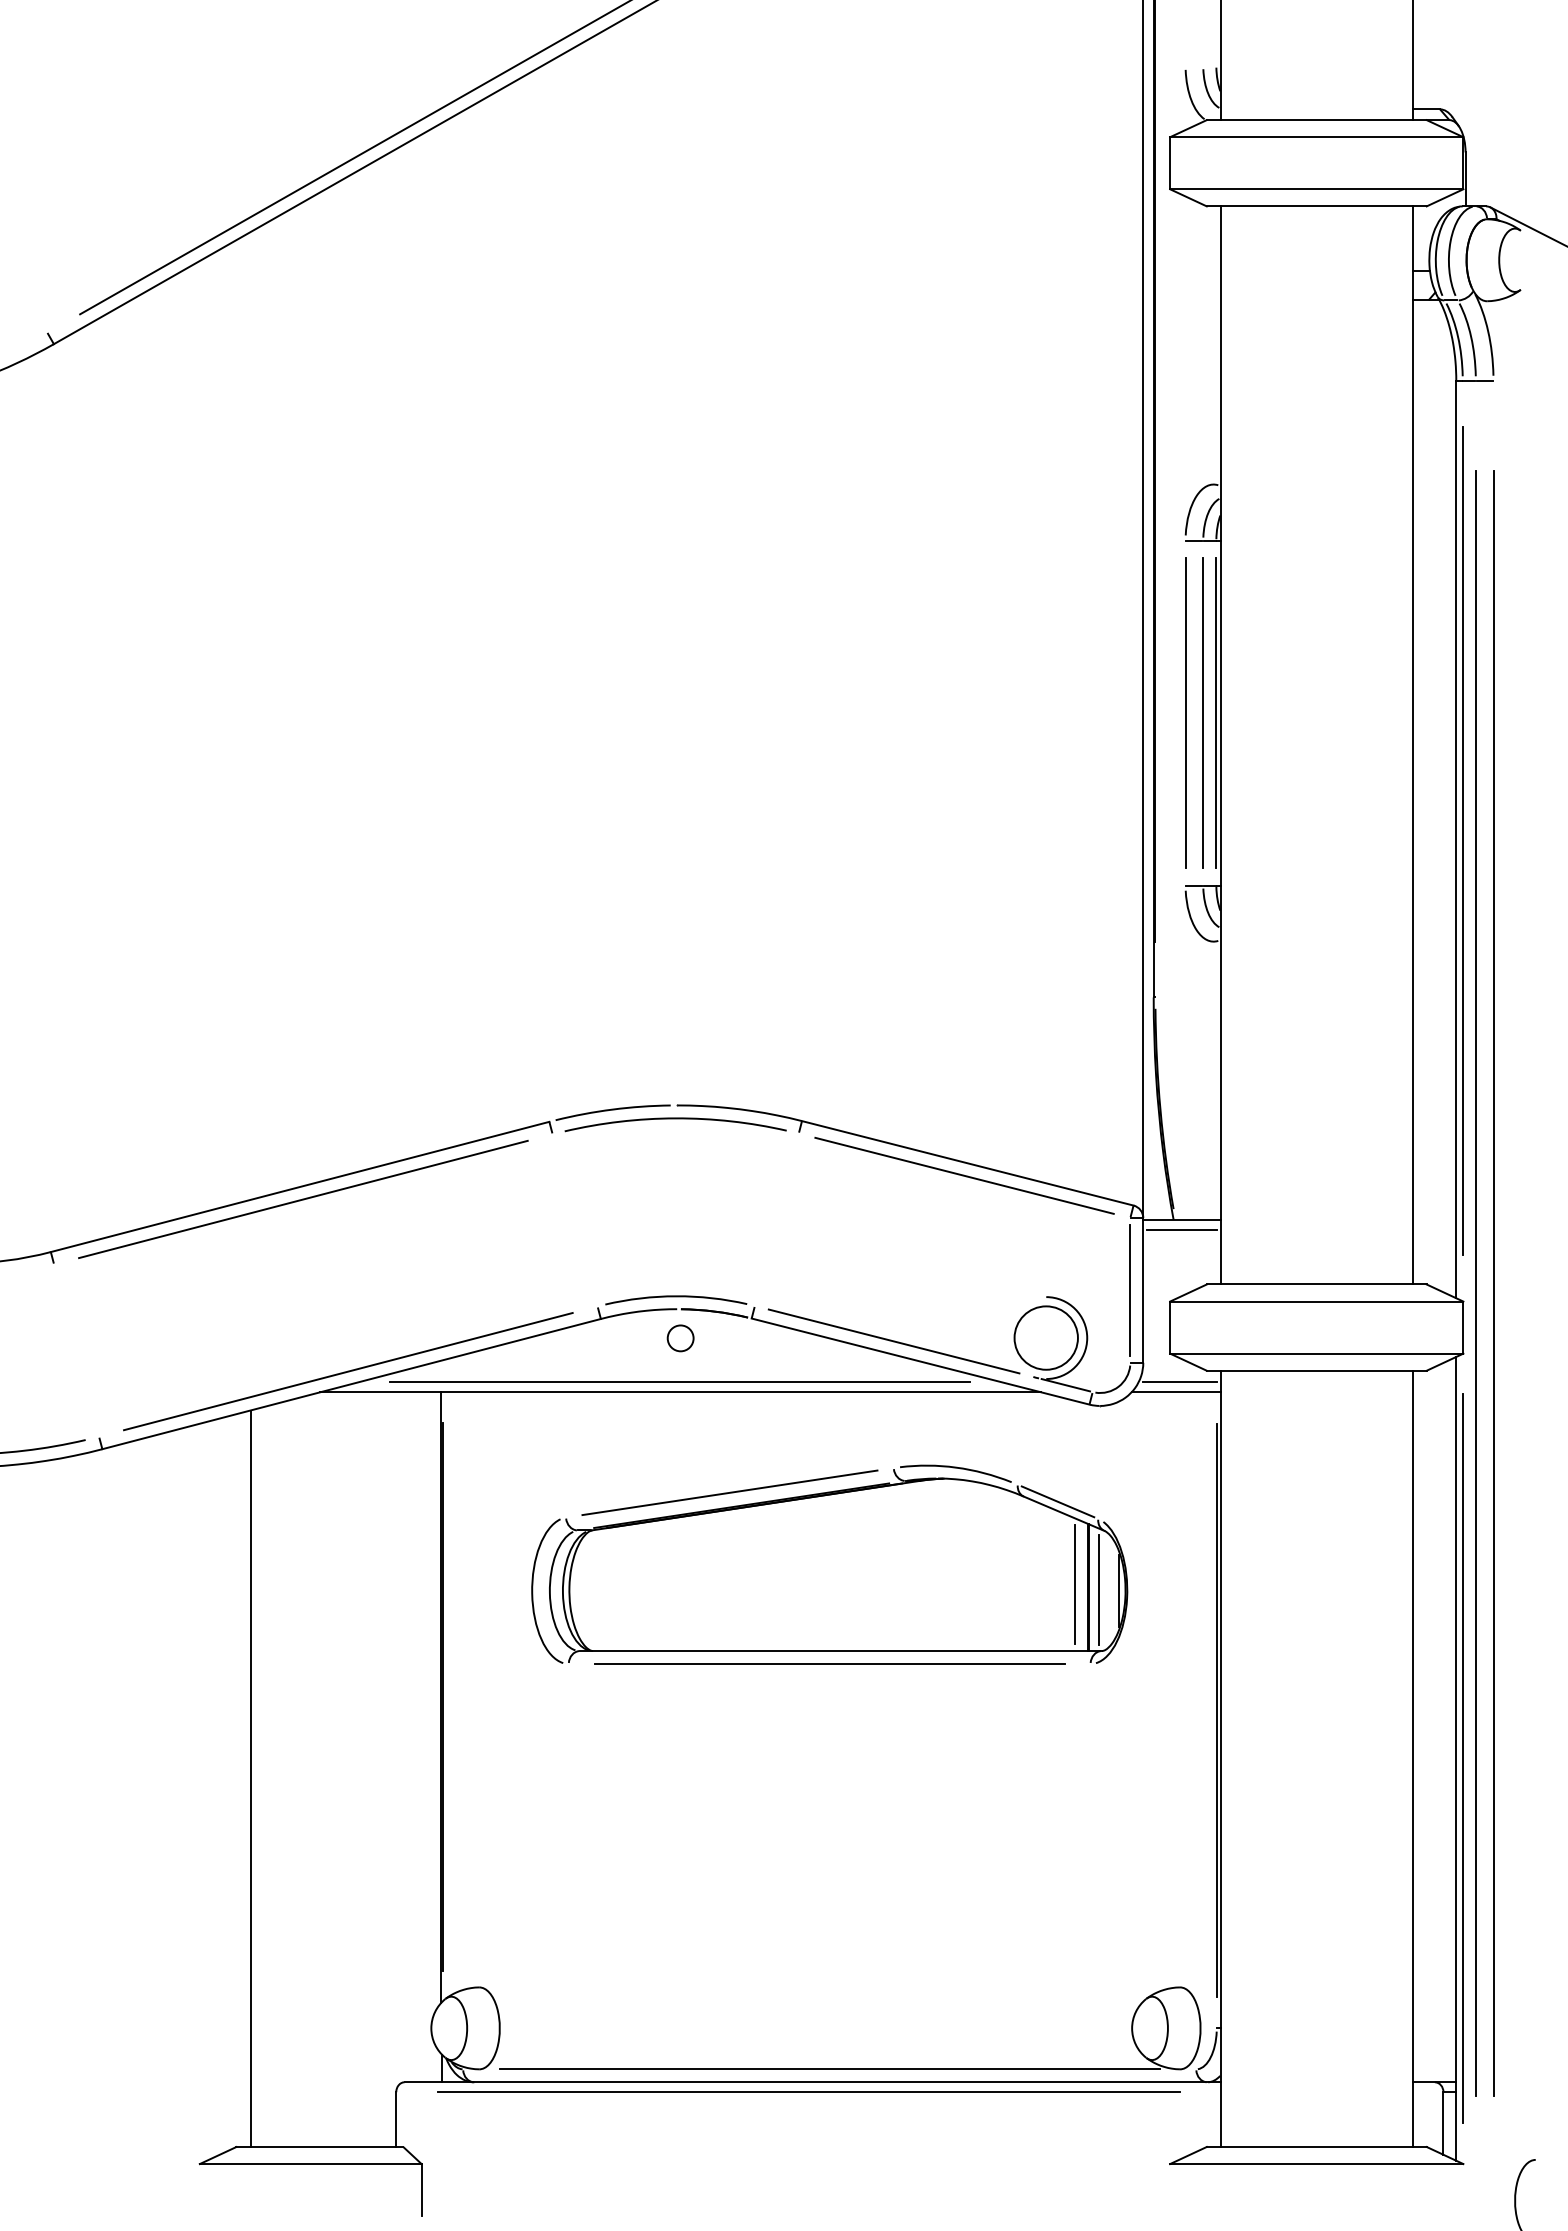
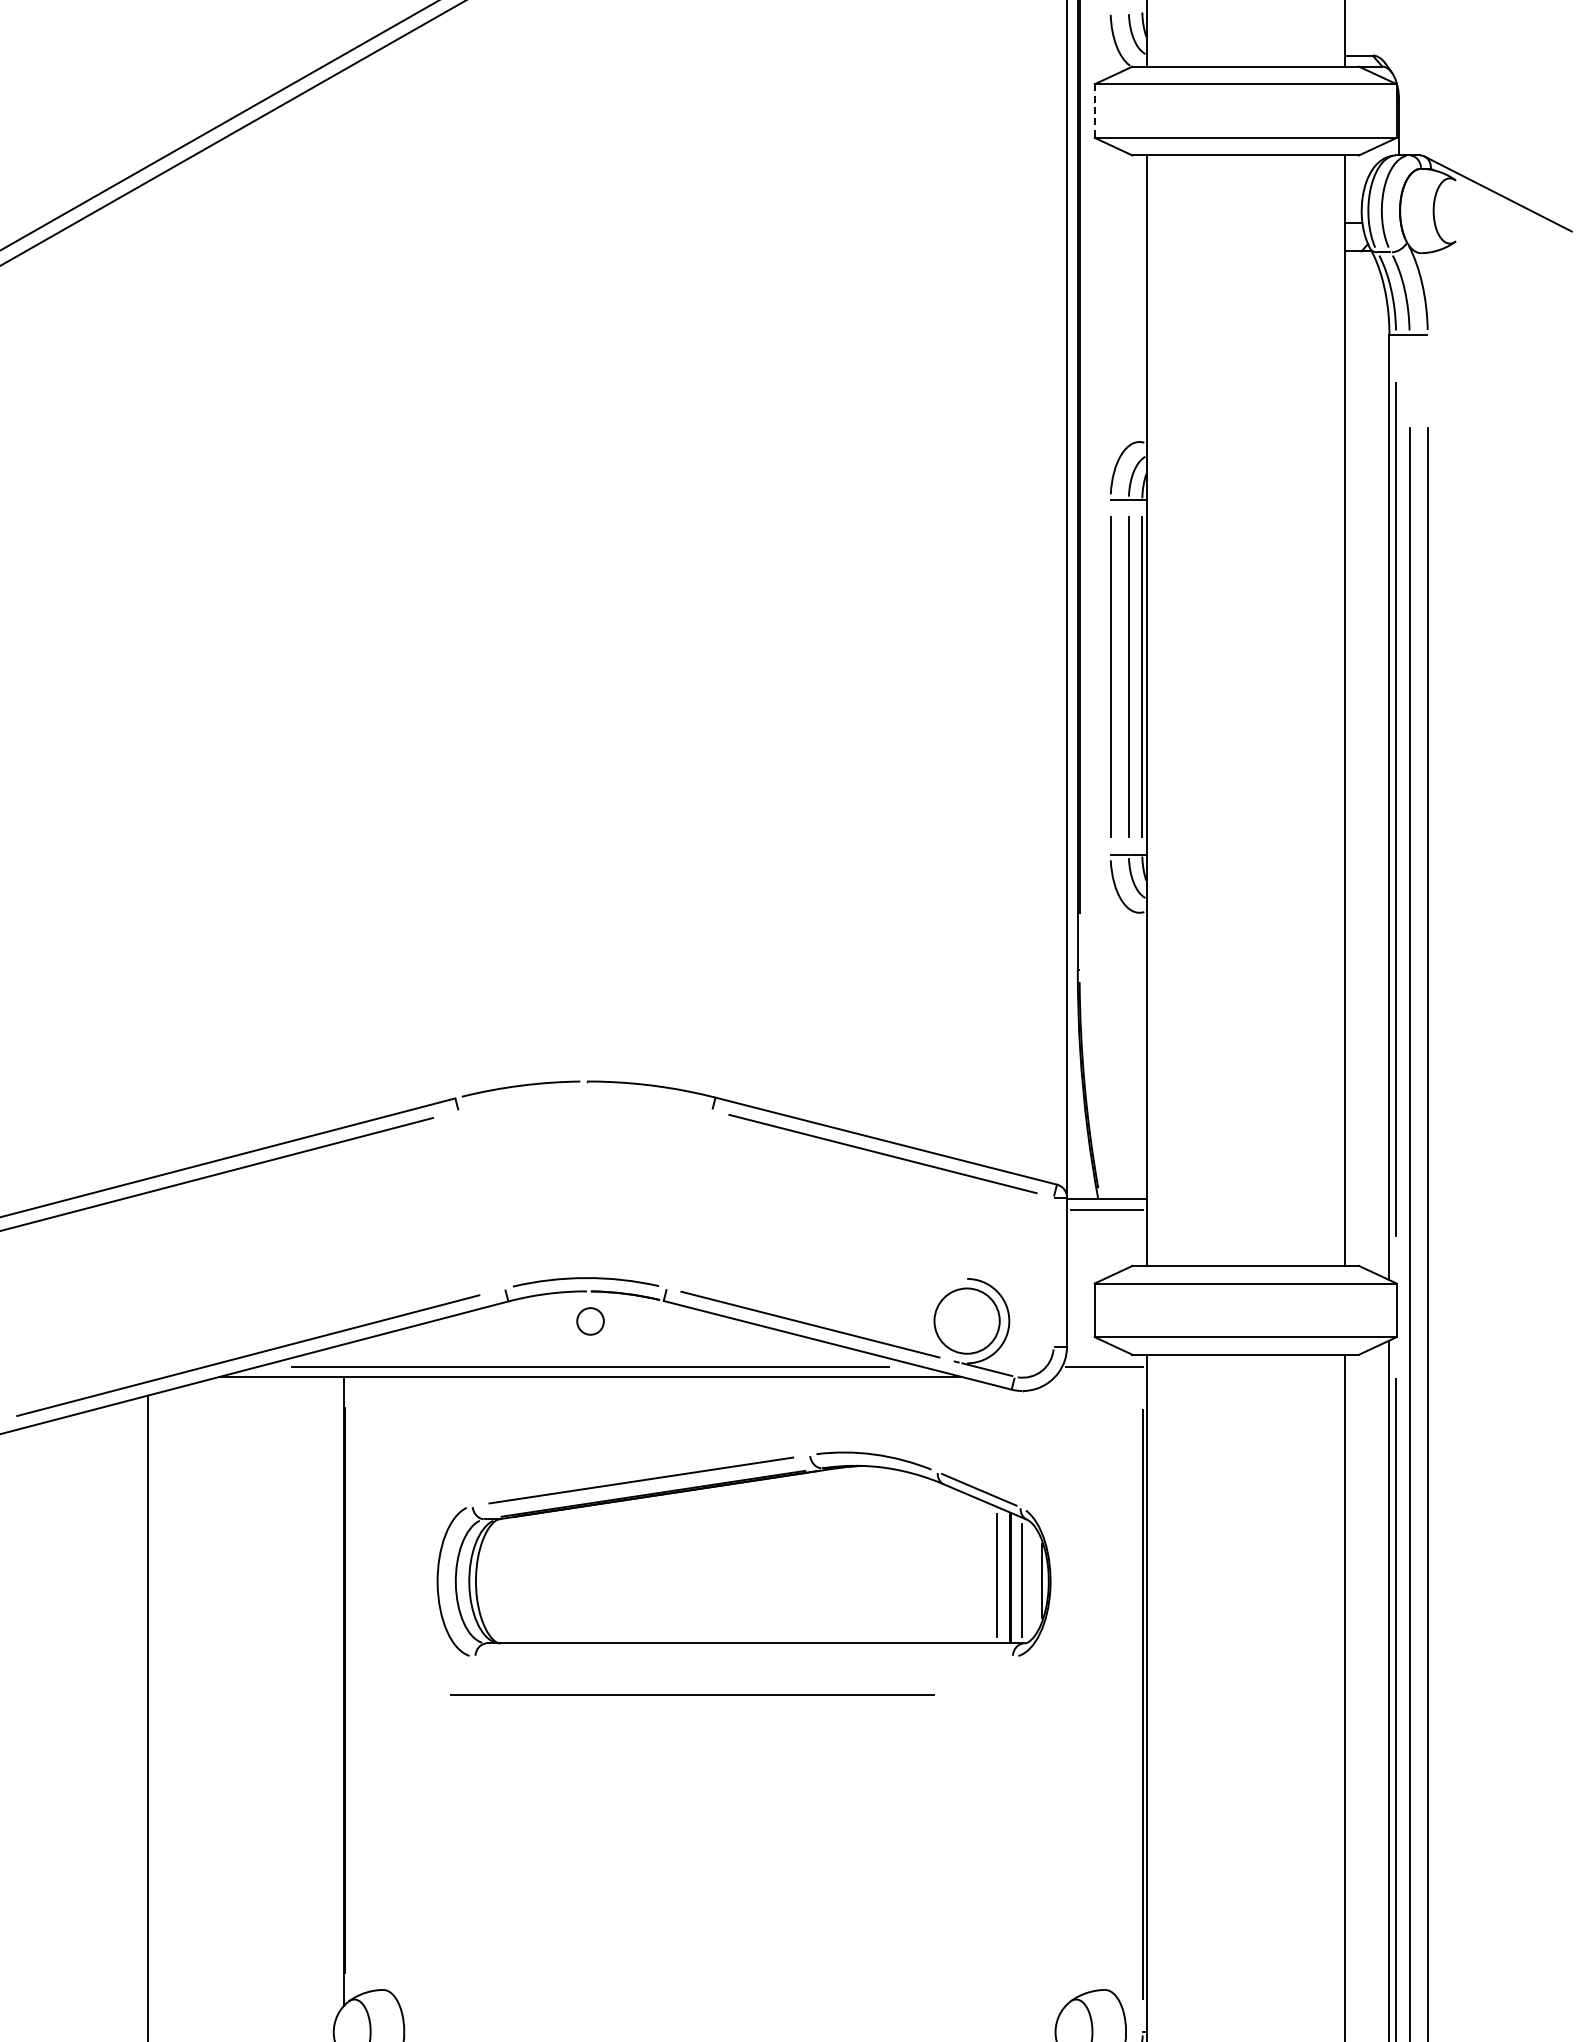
line: (1170, 163) -> (1095, 111), solid -> dashed
curve: (675, 1119) -> (585, 1095), removed
line: (1130, 1290) -> (1053, 1272), removed
line: (1175, 1392) -> (1100, 1377), removed
line: (829, 1663) -> (692, 1694), moved

